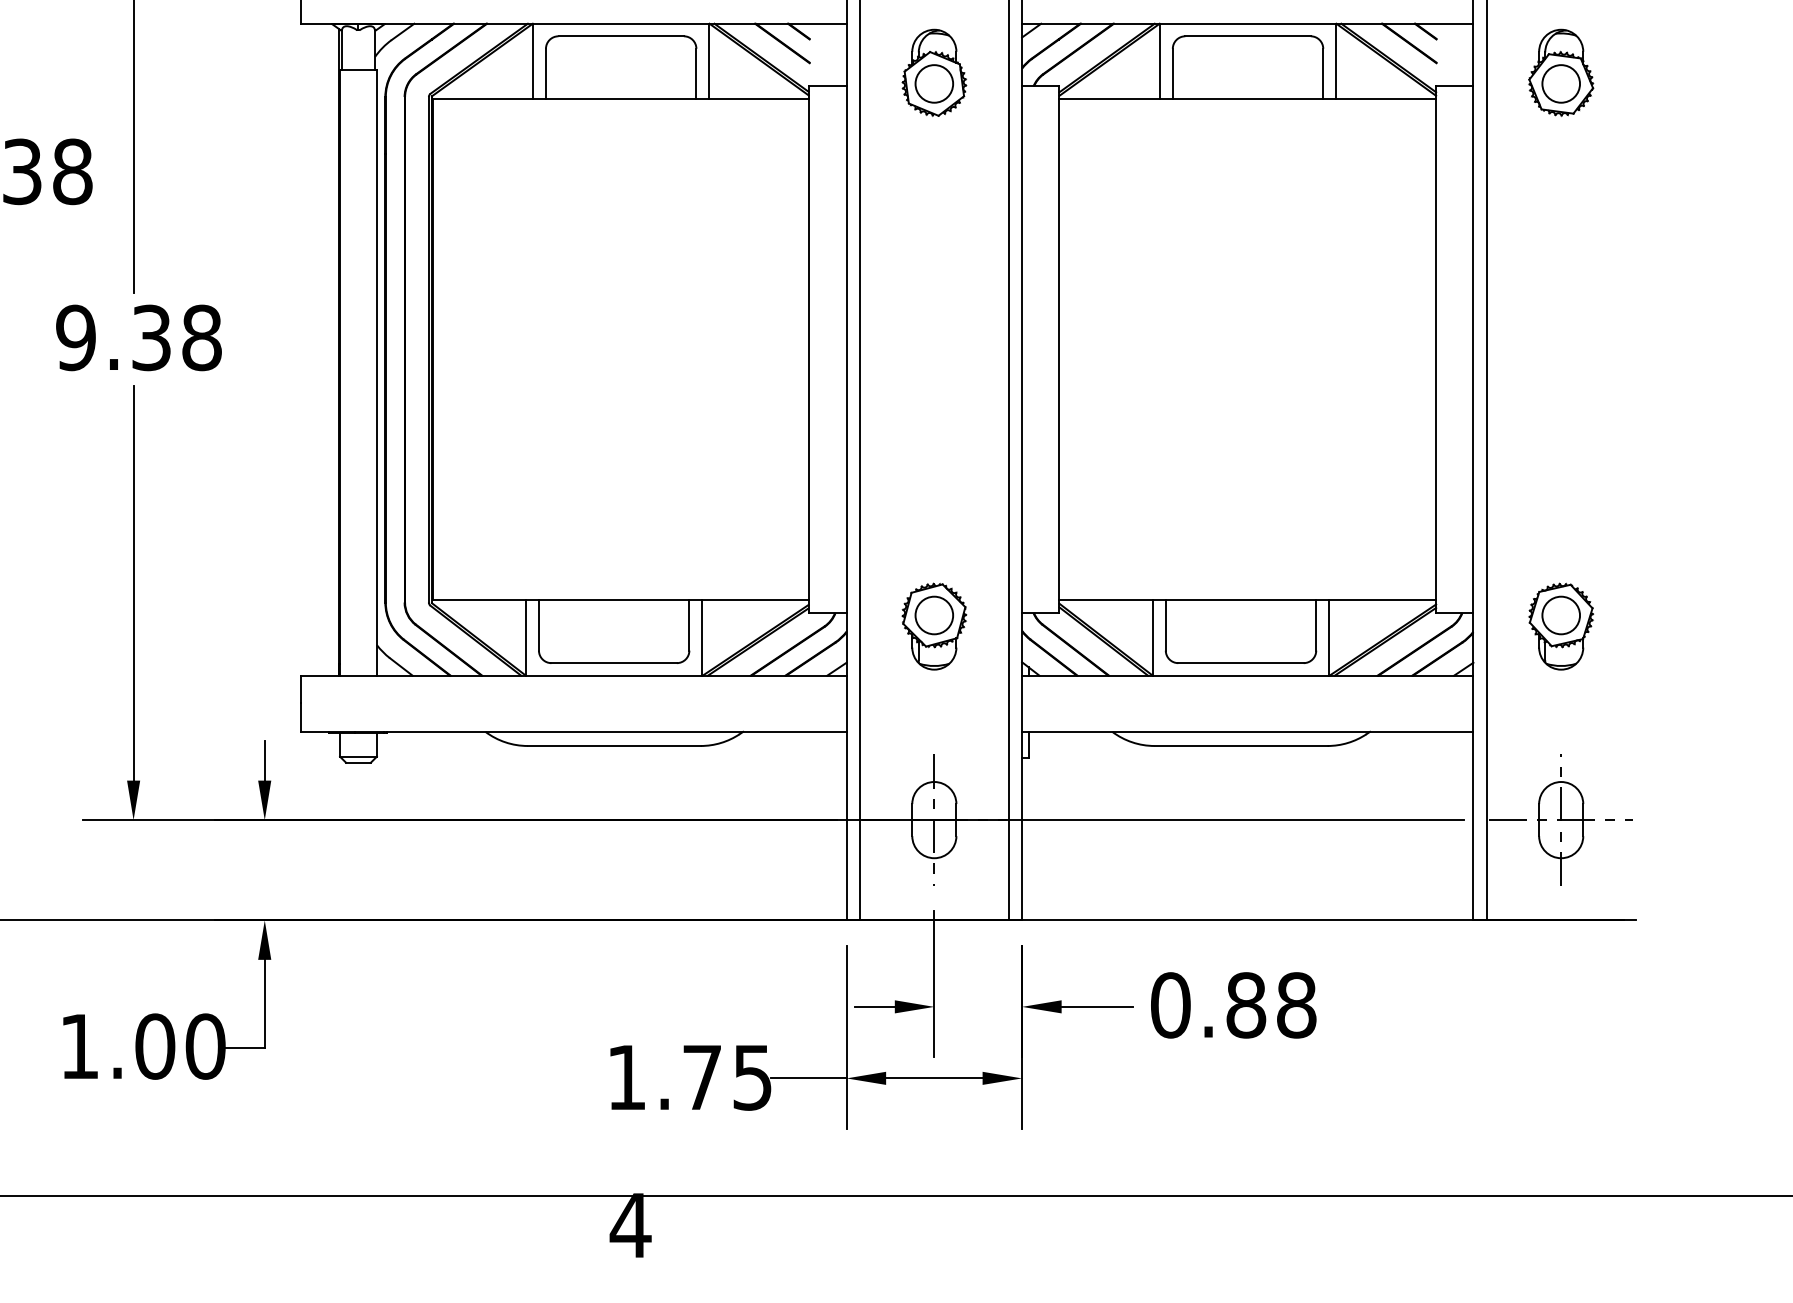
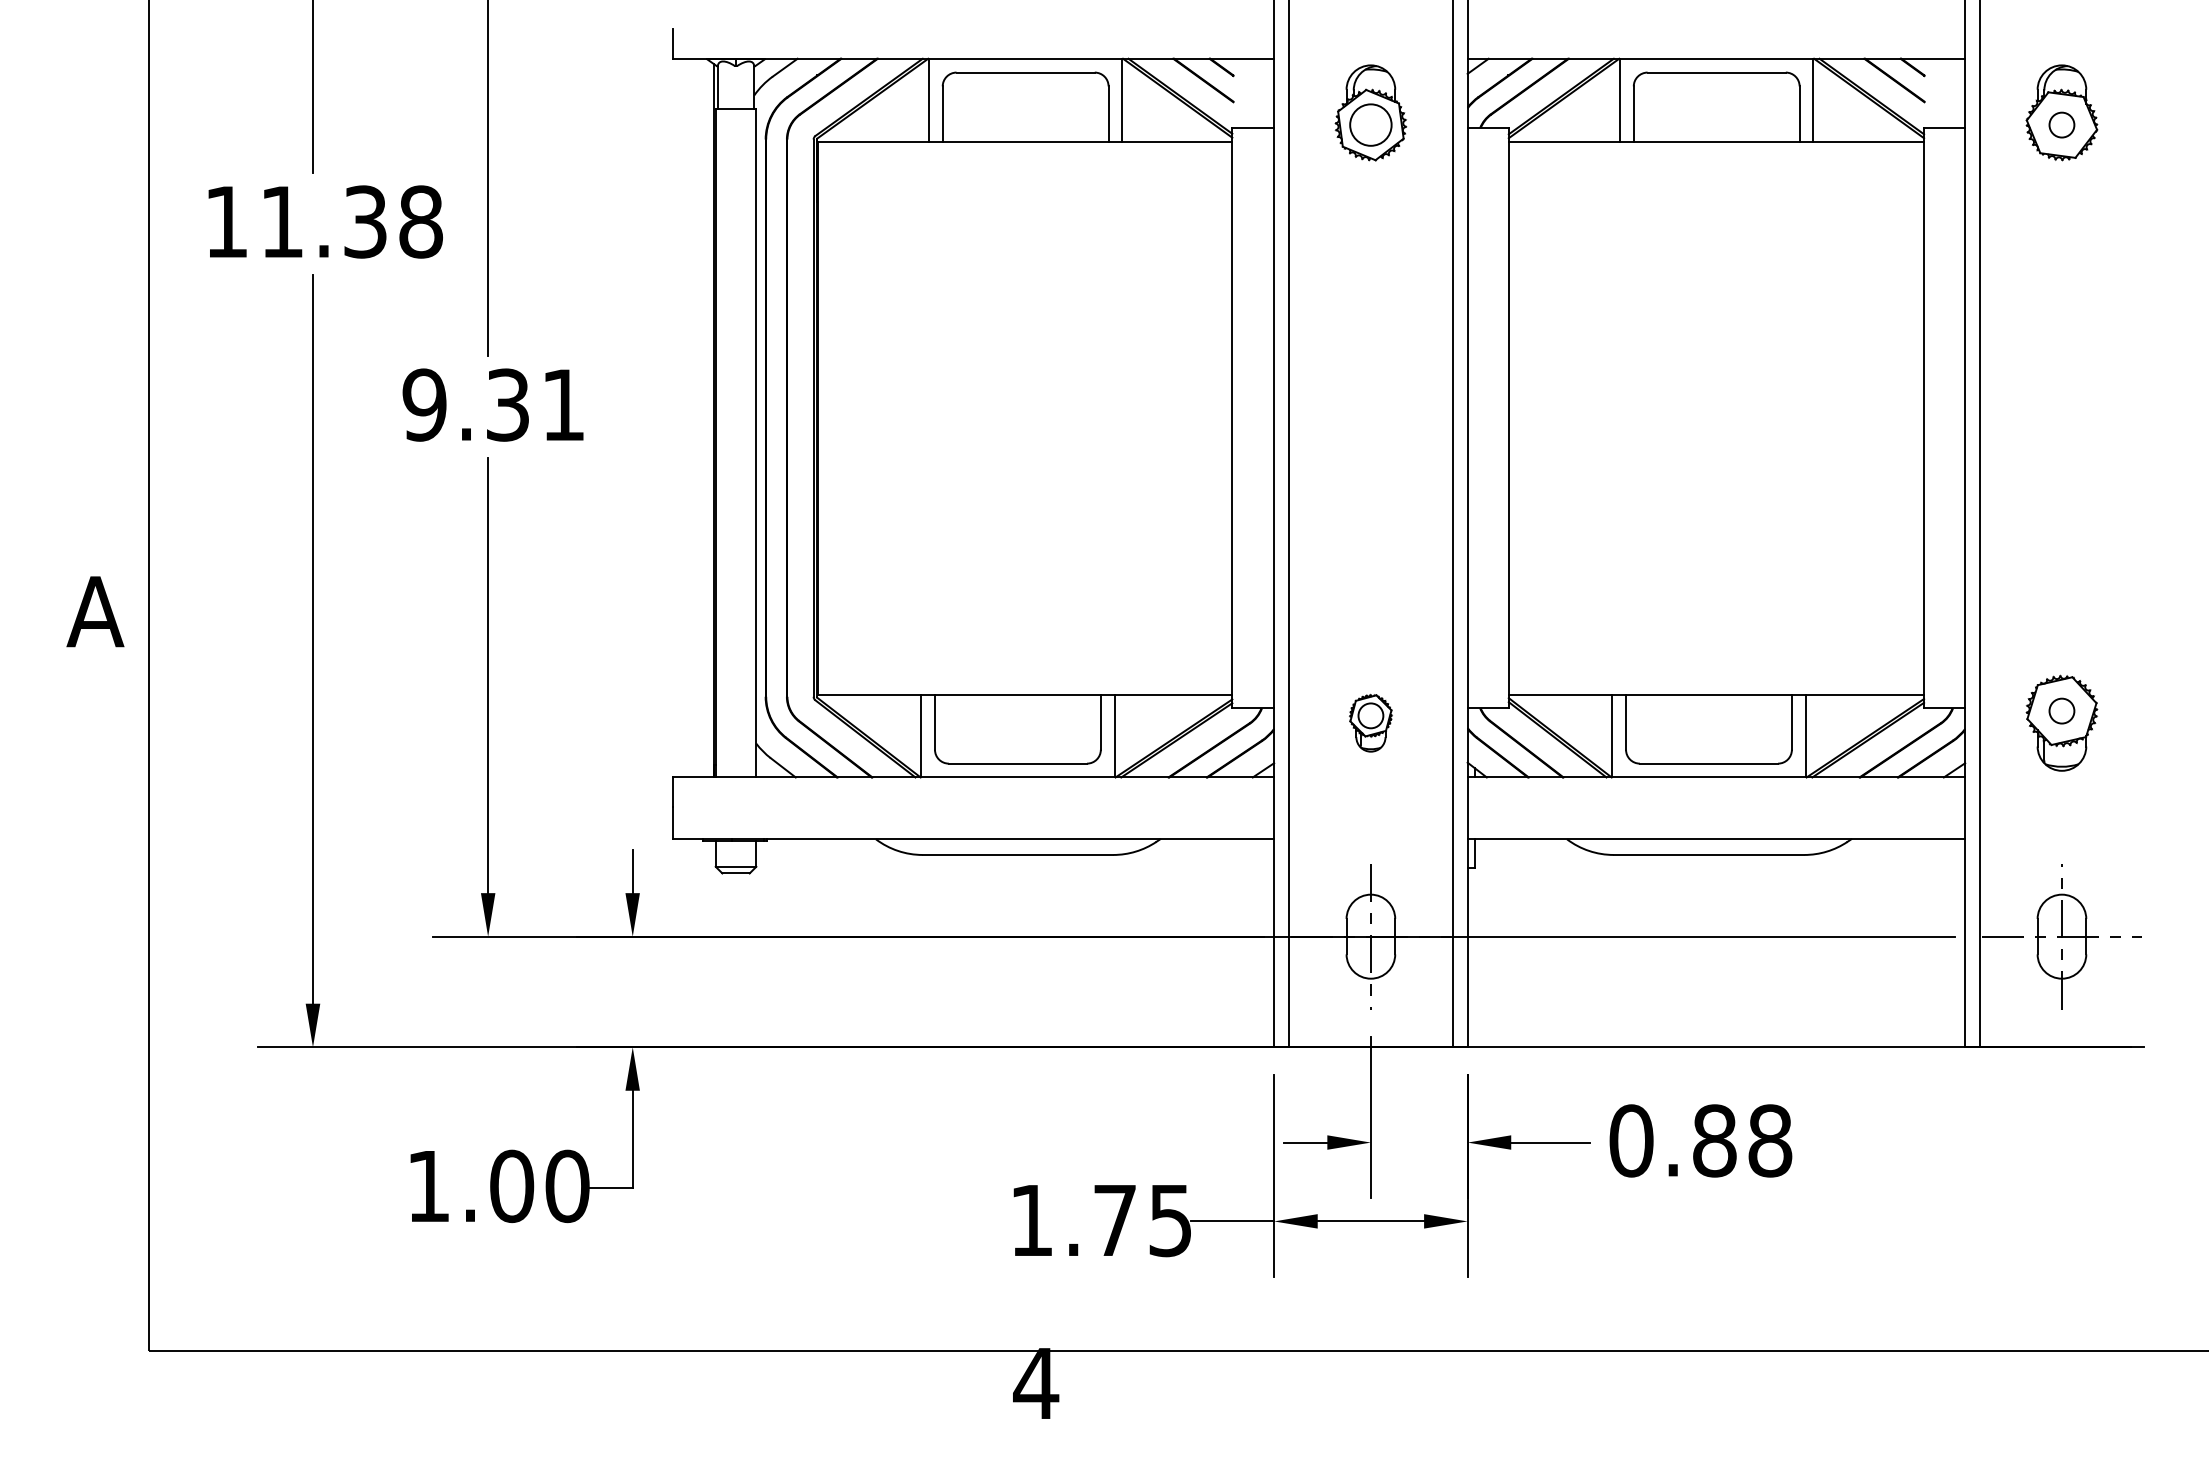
circle: (1560, 83) -> (2061, 124), size x0.6
text: (201, 337) -> (563, 404), 9.38 -> 9.31
circle: (1560, 614) -> (2061, 710), size x0.6
part: (933, 625) -> (1370, 722), size x0.6

